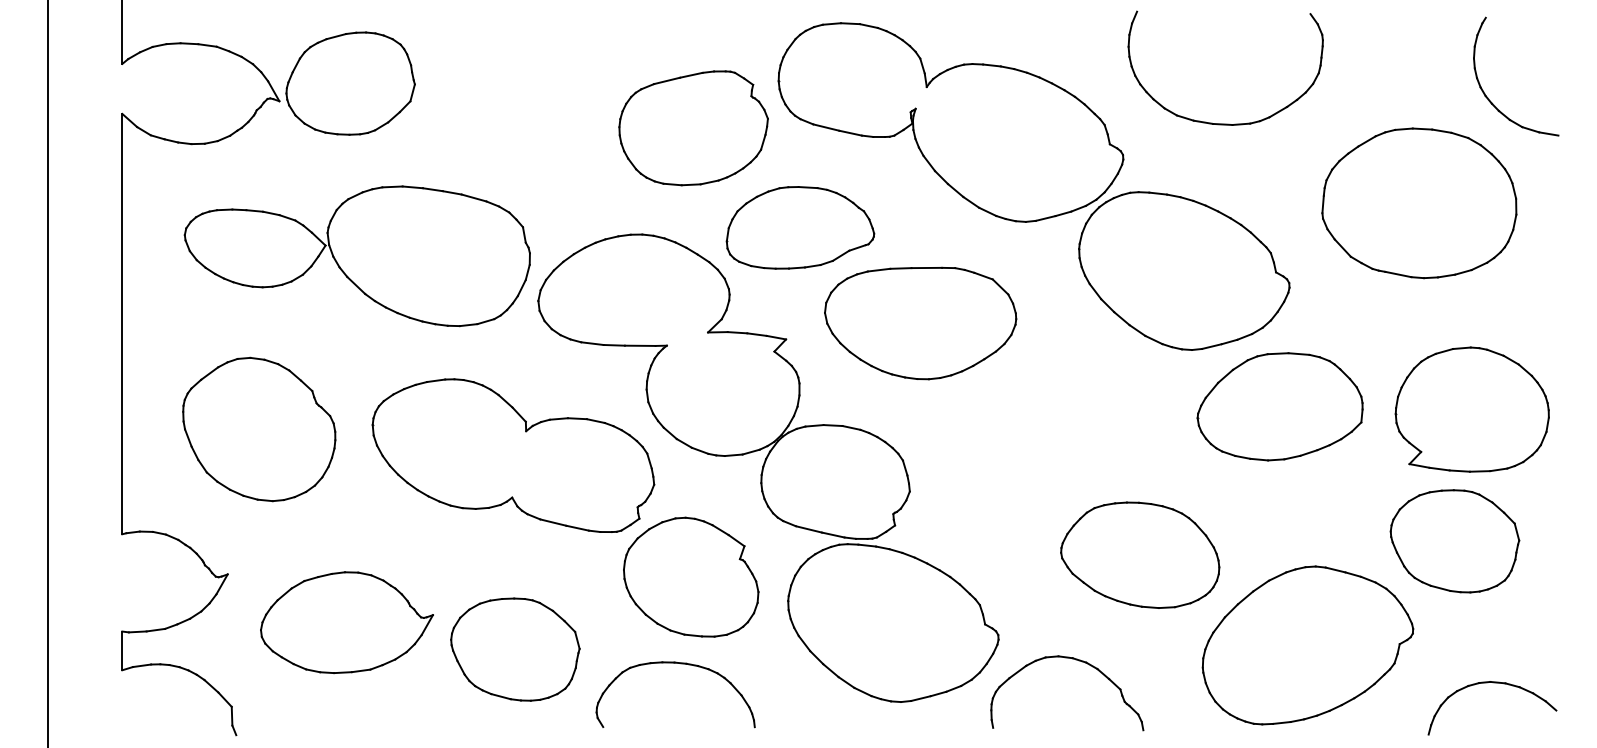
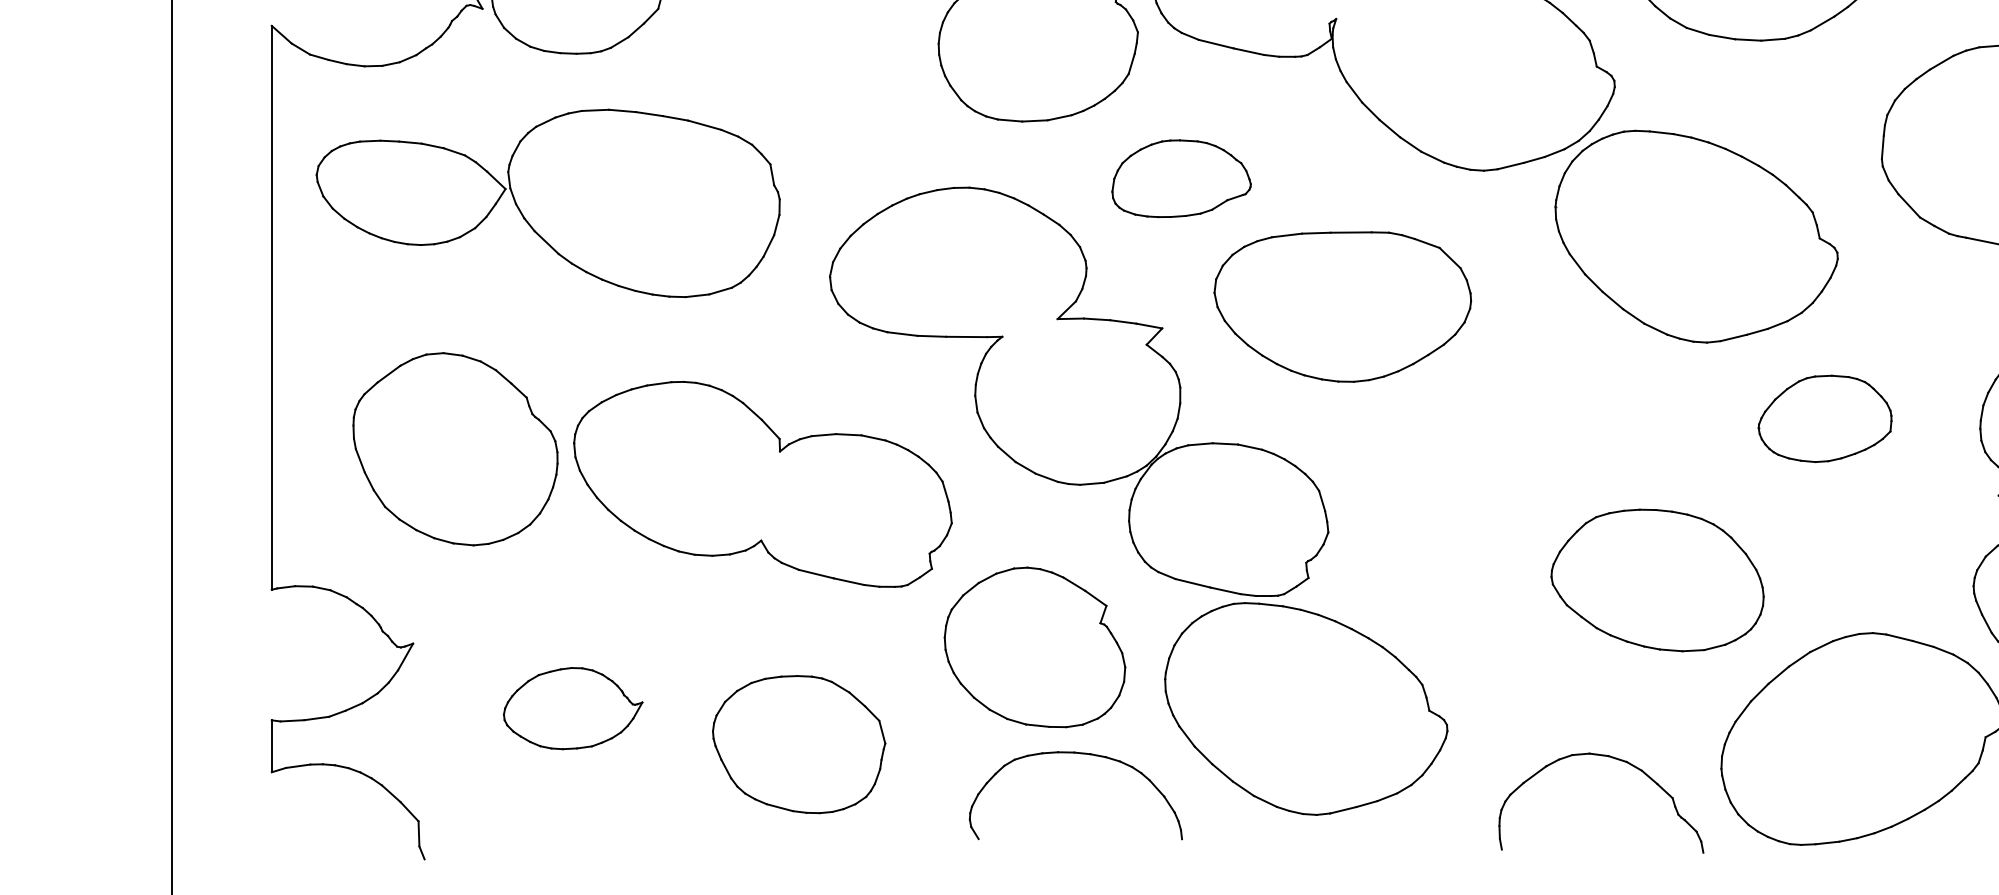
part: (800, 227) -> (1181, 178), size x0.7
part: (356, 256) -> (547, 203), moved
part: (1279, 406) -> (1824, 418), size x0.6
part: (513, 455) -> (763, 484), moved
part: (1140, 554) -> (1657, 579), moved
part: (346, 622) -> (572, 708), size x0.6
part: (1075, 660) -> (1612, 759), moved
part: (680, 664) -> (1082, 755), moved

